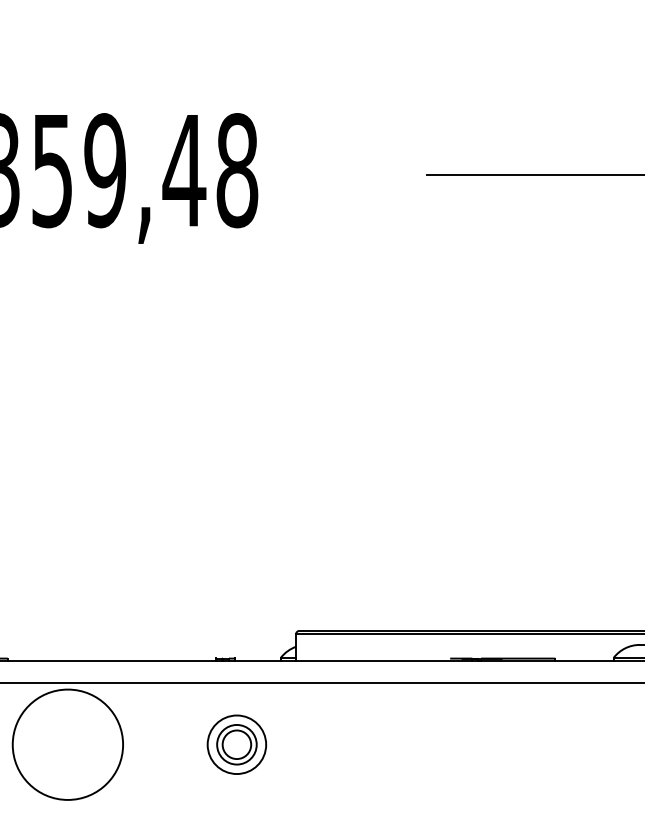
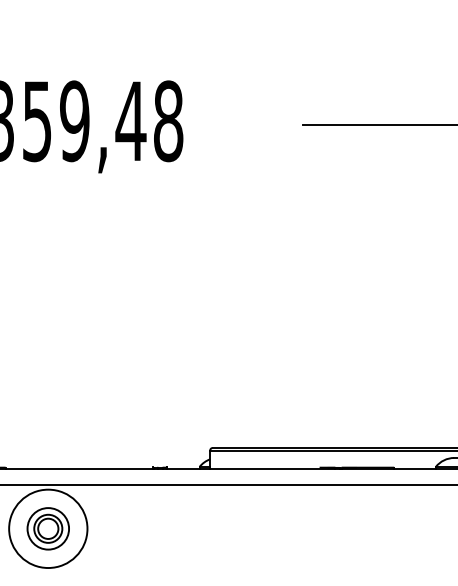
part: (236, 744) -> (48, 528), moved

